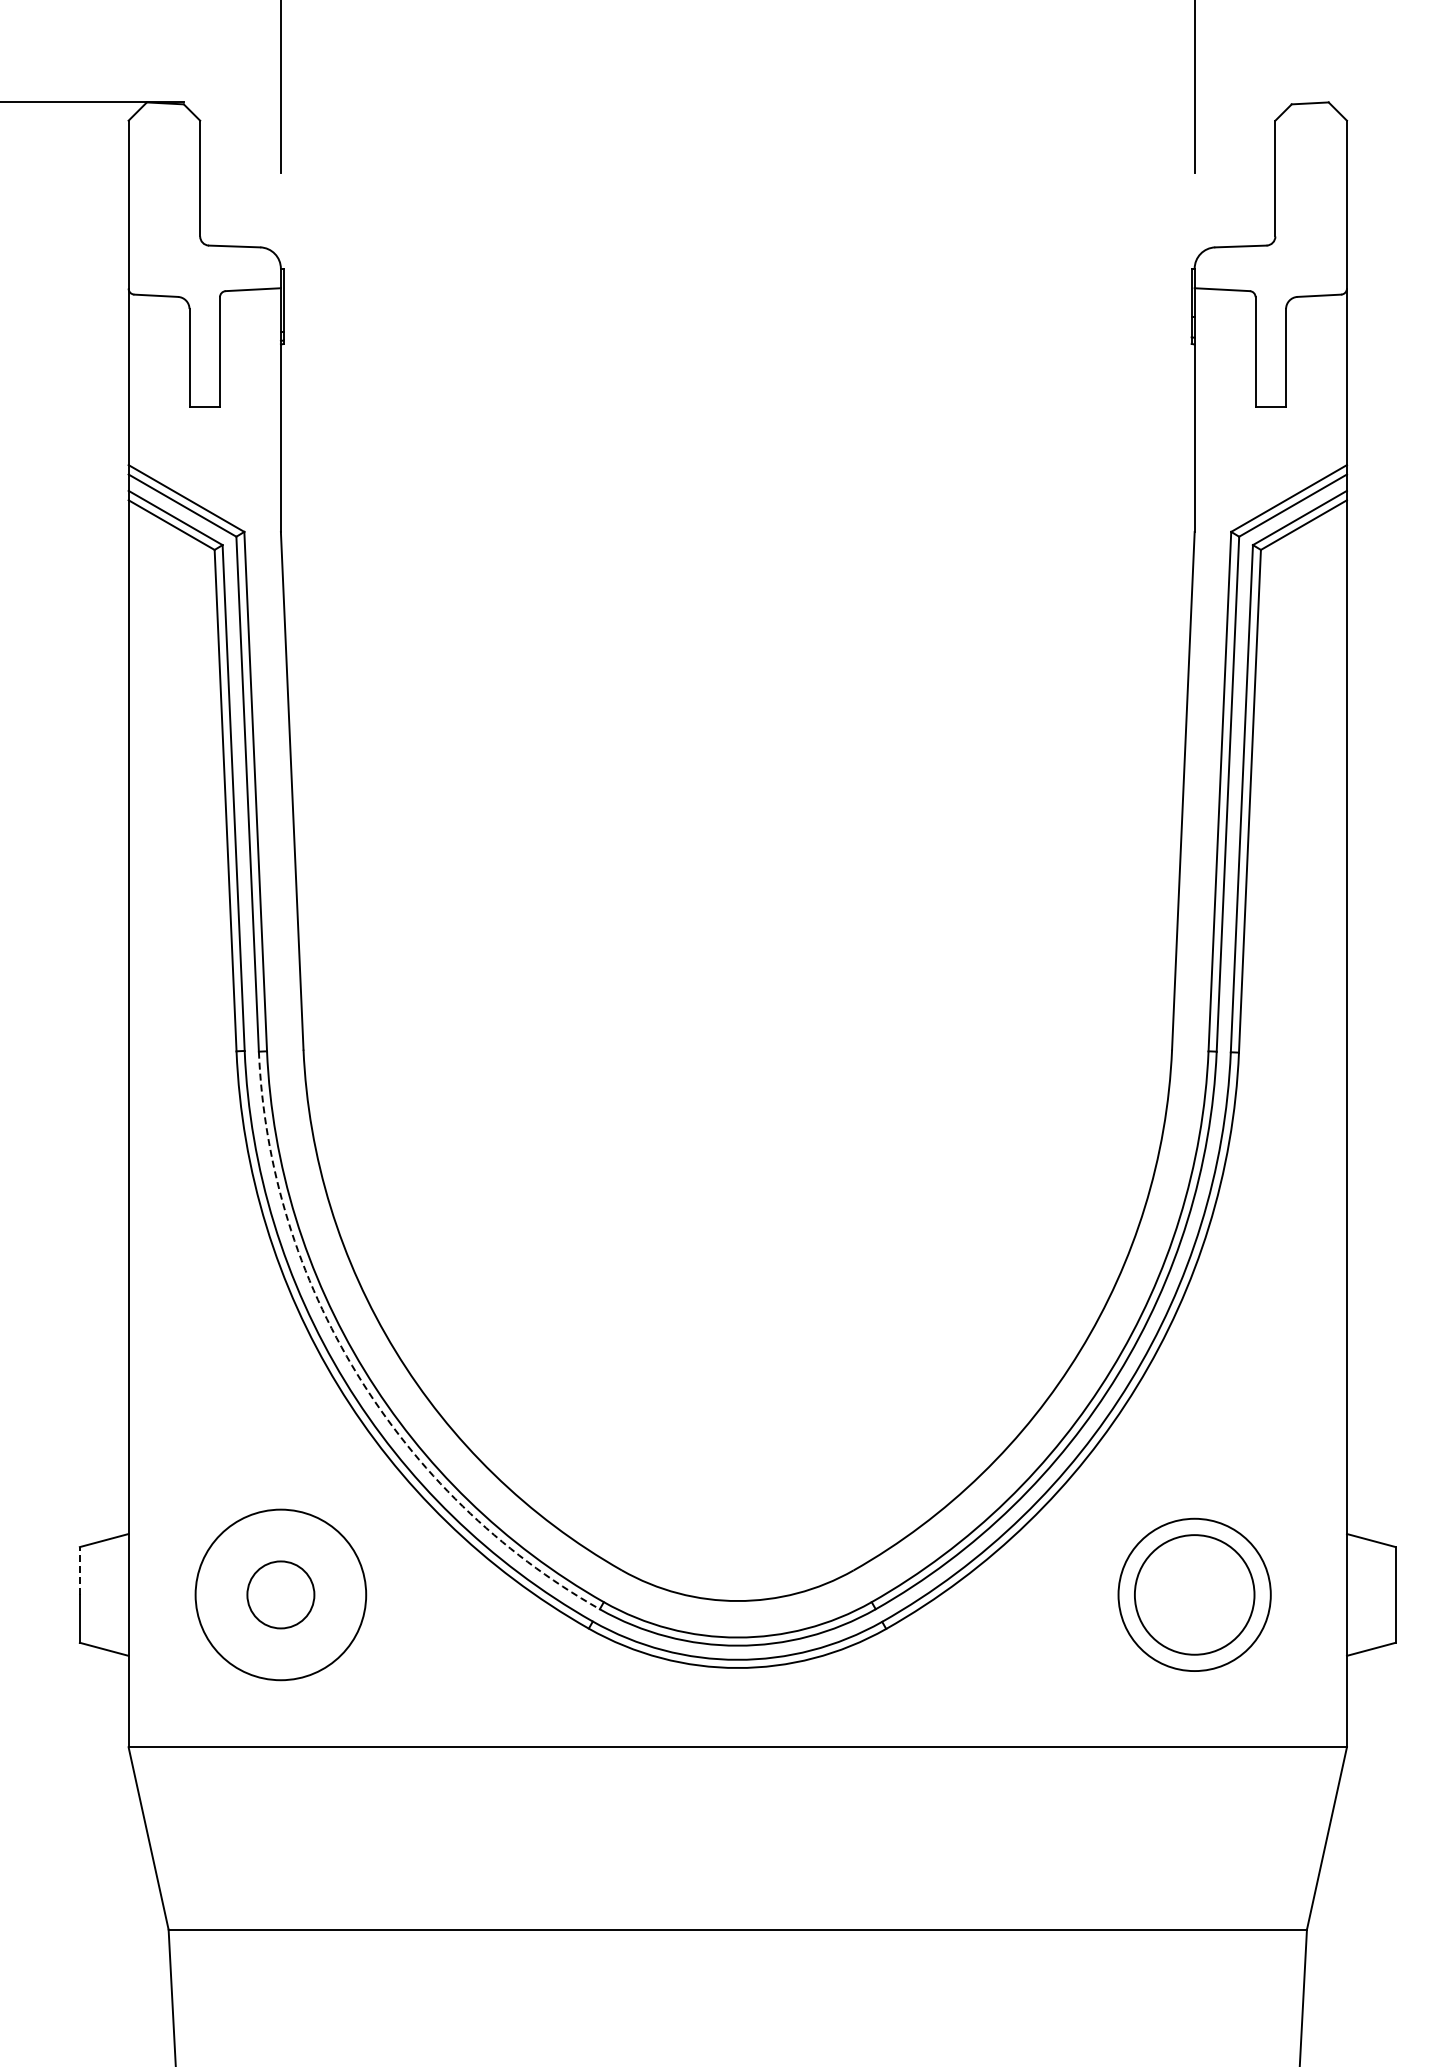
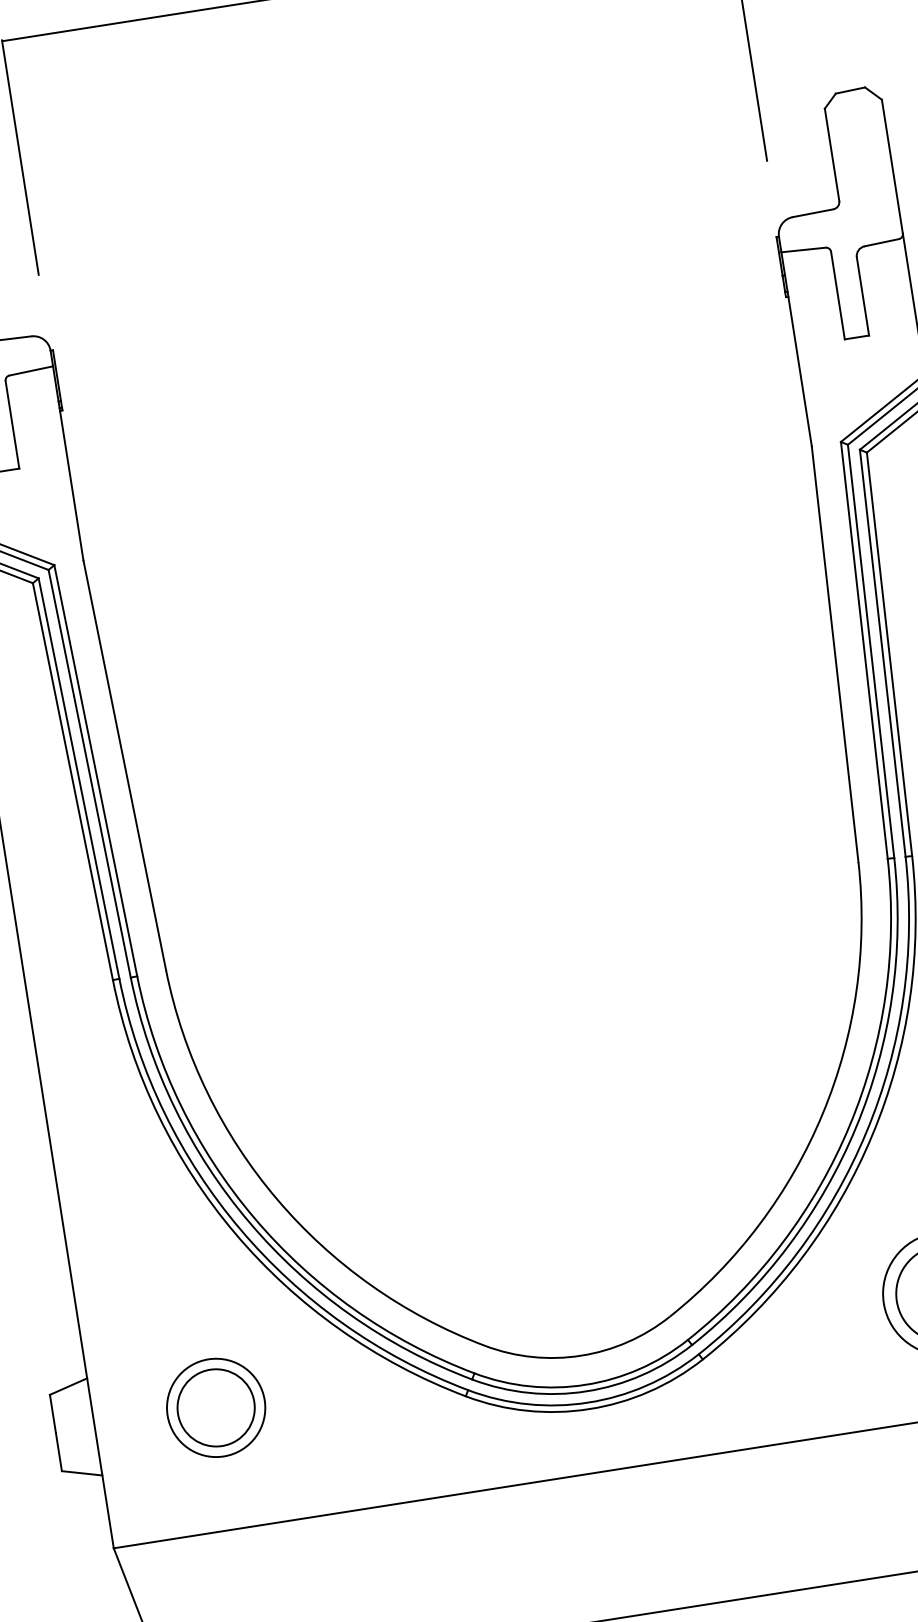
arc: (357, 1374) -> (249, 1222), dashed -> solid
line: (79, 1571) -> (52, 1414), dashed -> solid
circle: (280, 1594) -> (215, 1407), size x0.71
circle: (280, 1594) -> (215, 1407), size x1.43

